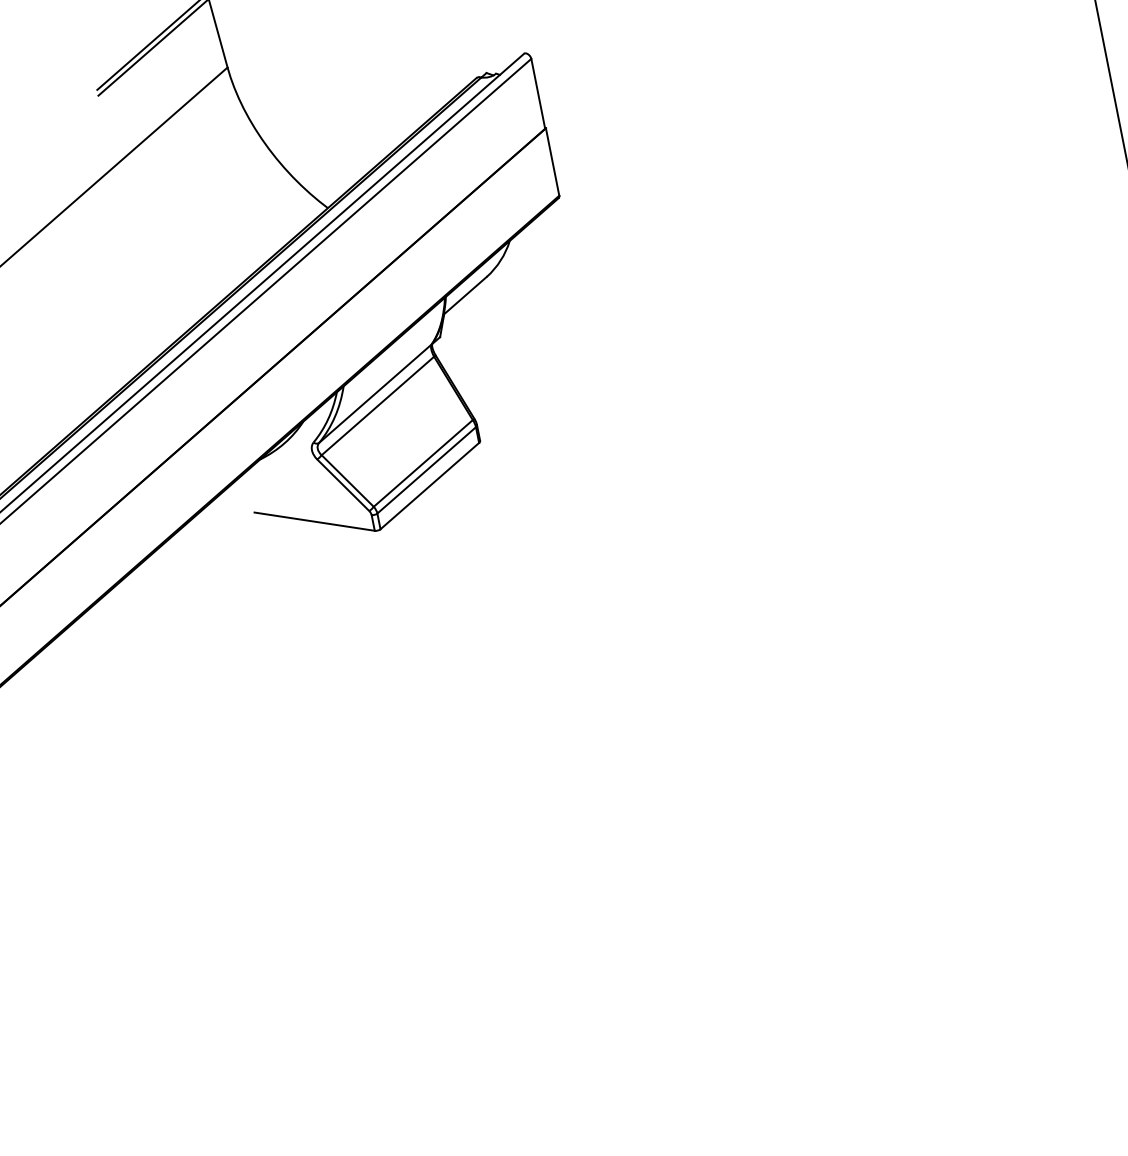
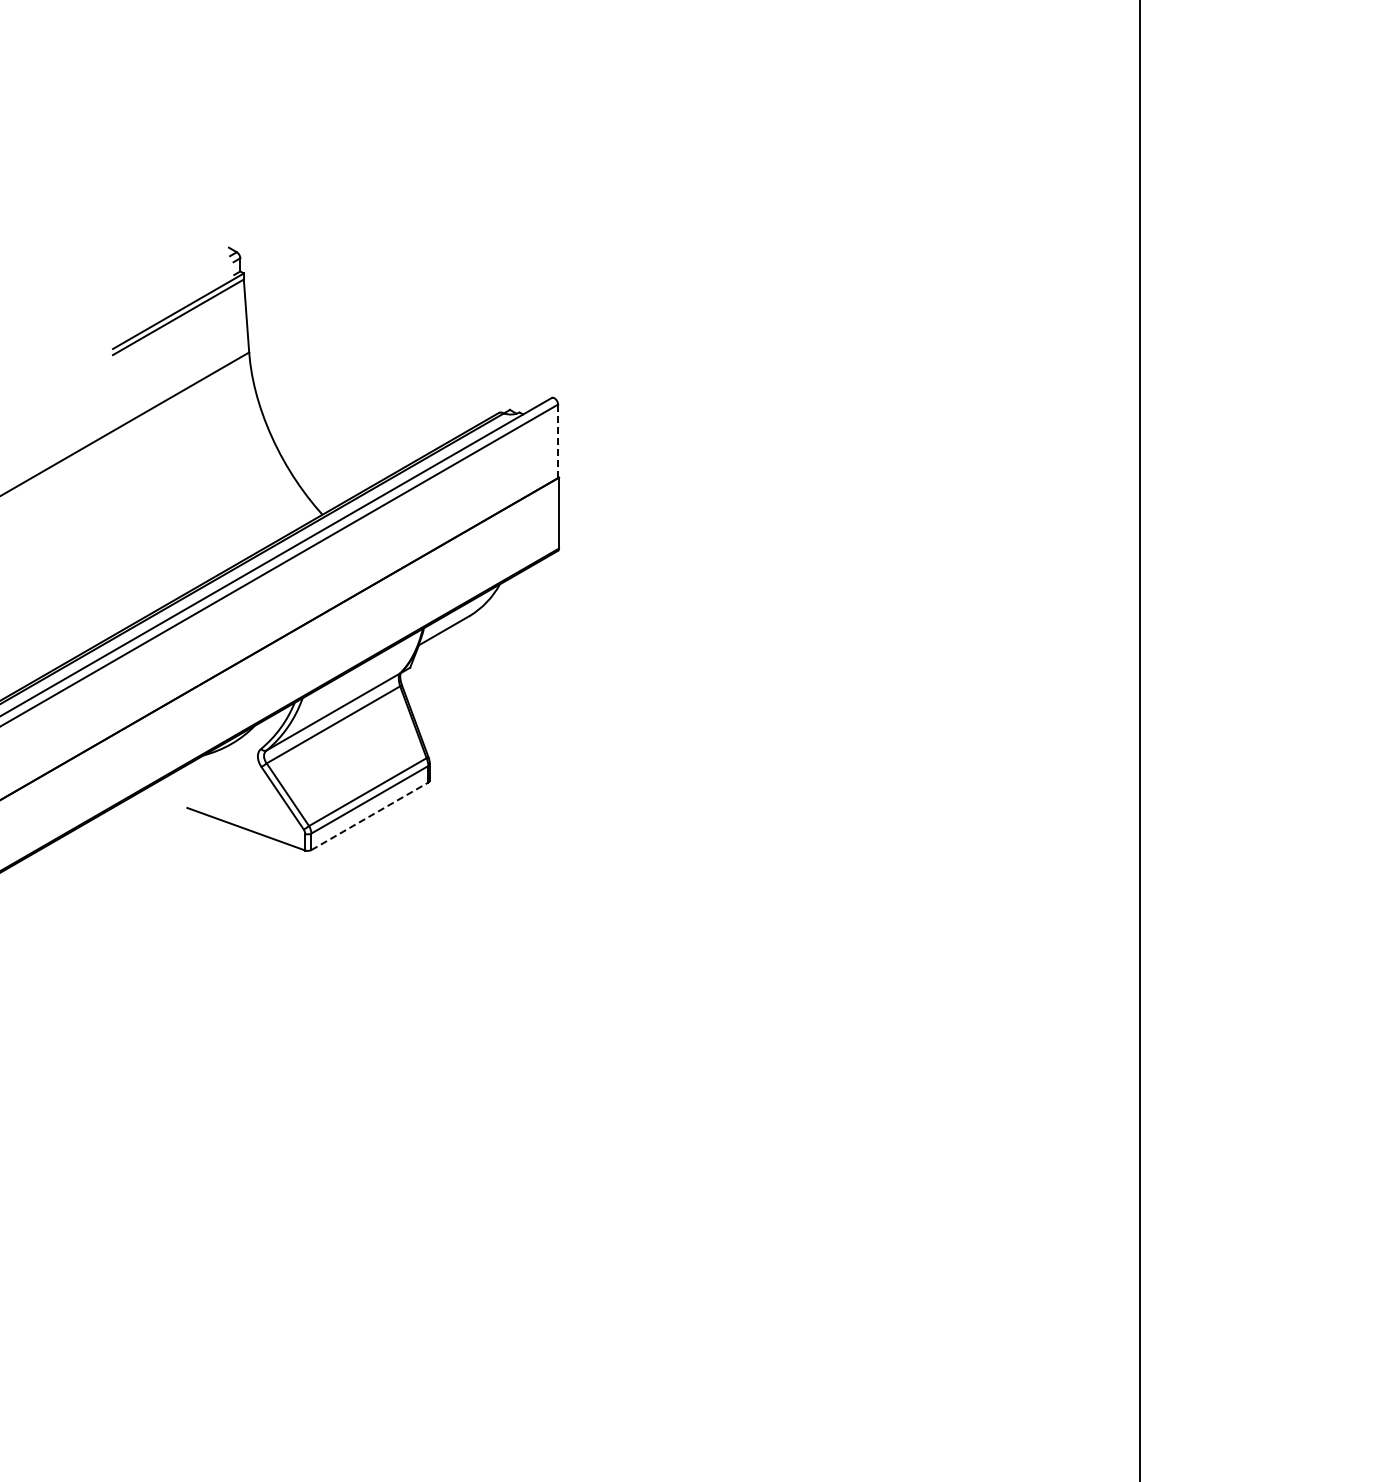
line: (538, 93) -> (558, 441), solid -> dashed
line: (429, 486) -> (369, 816), solid -> dashed

